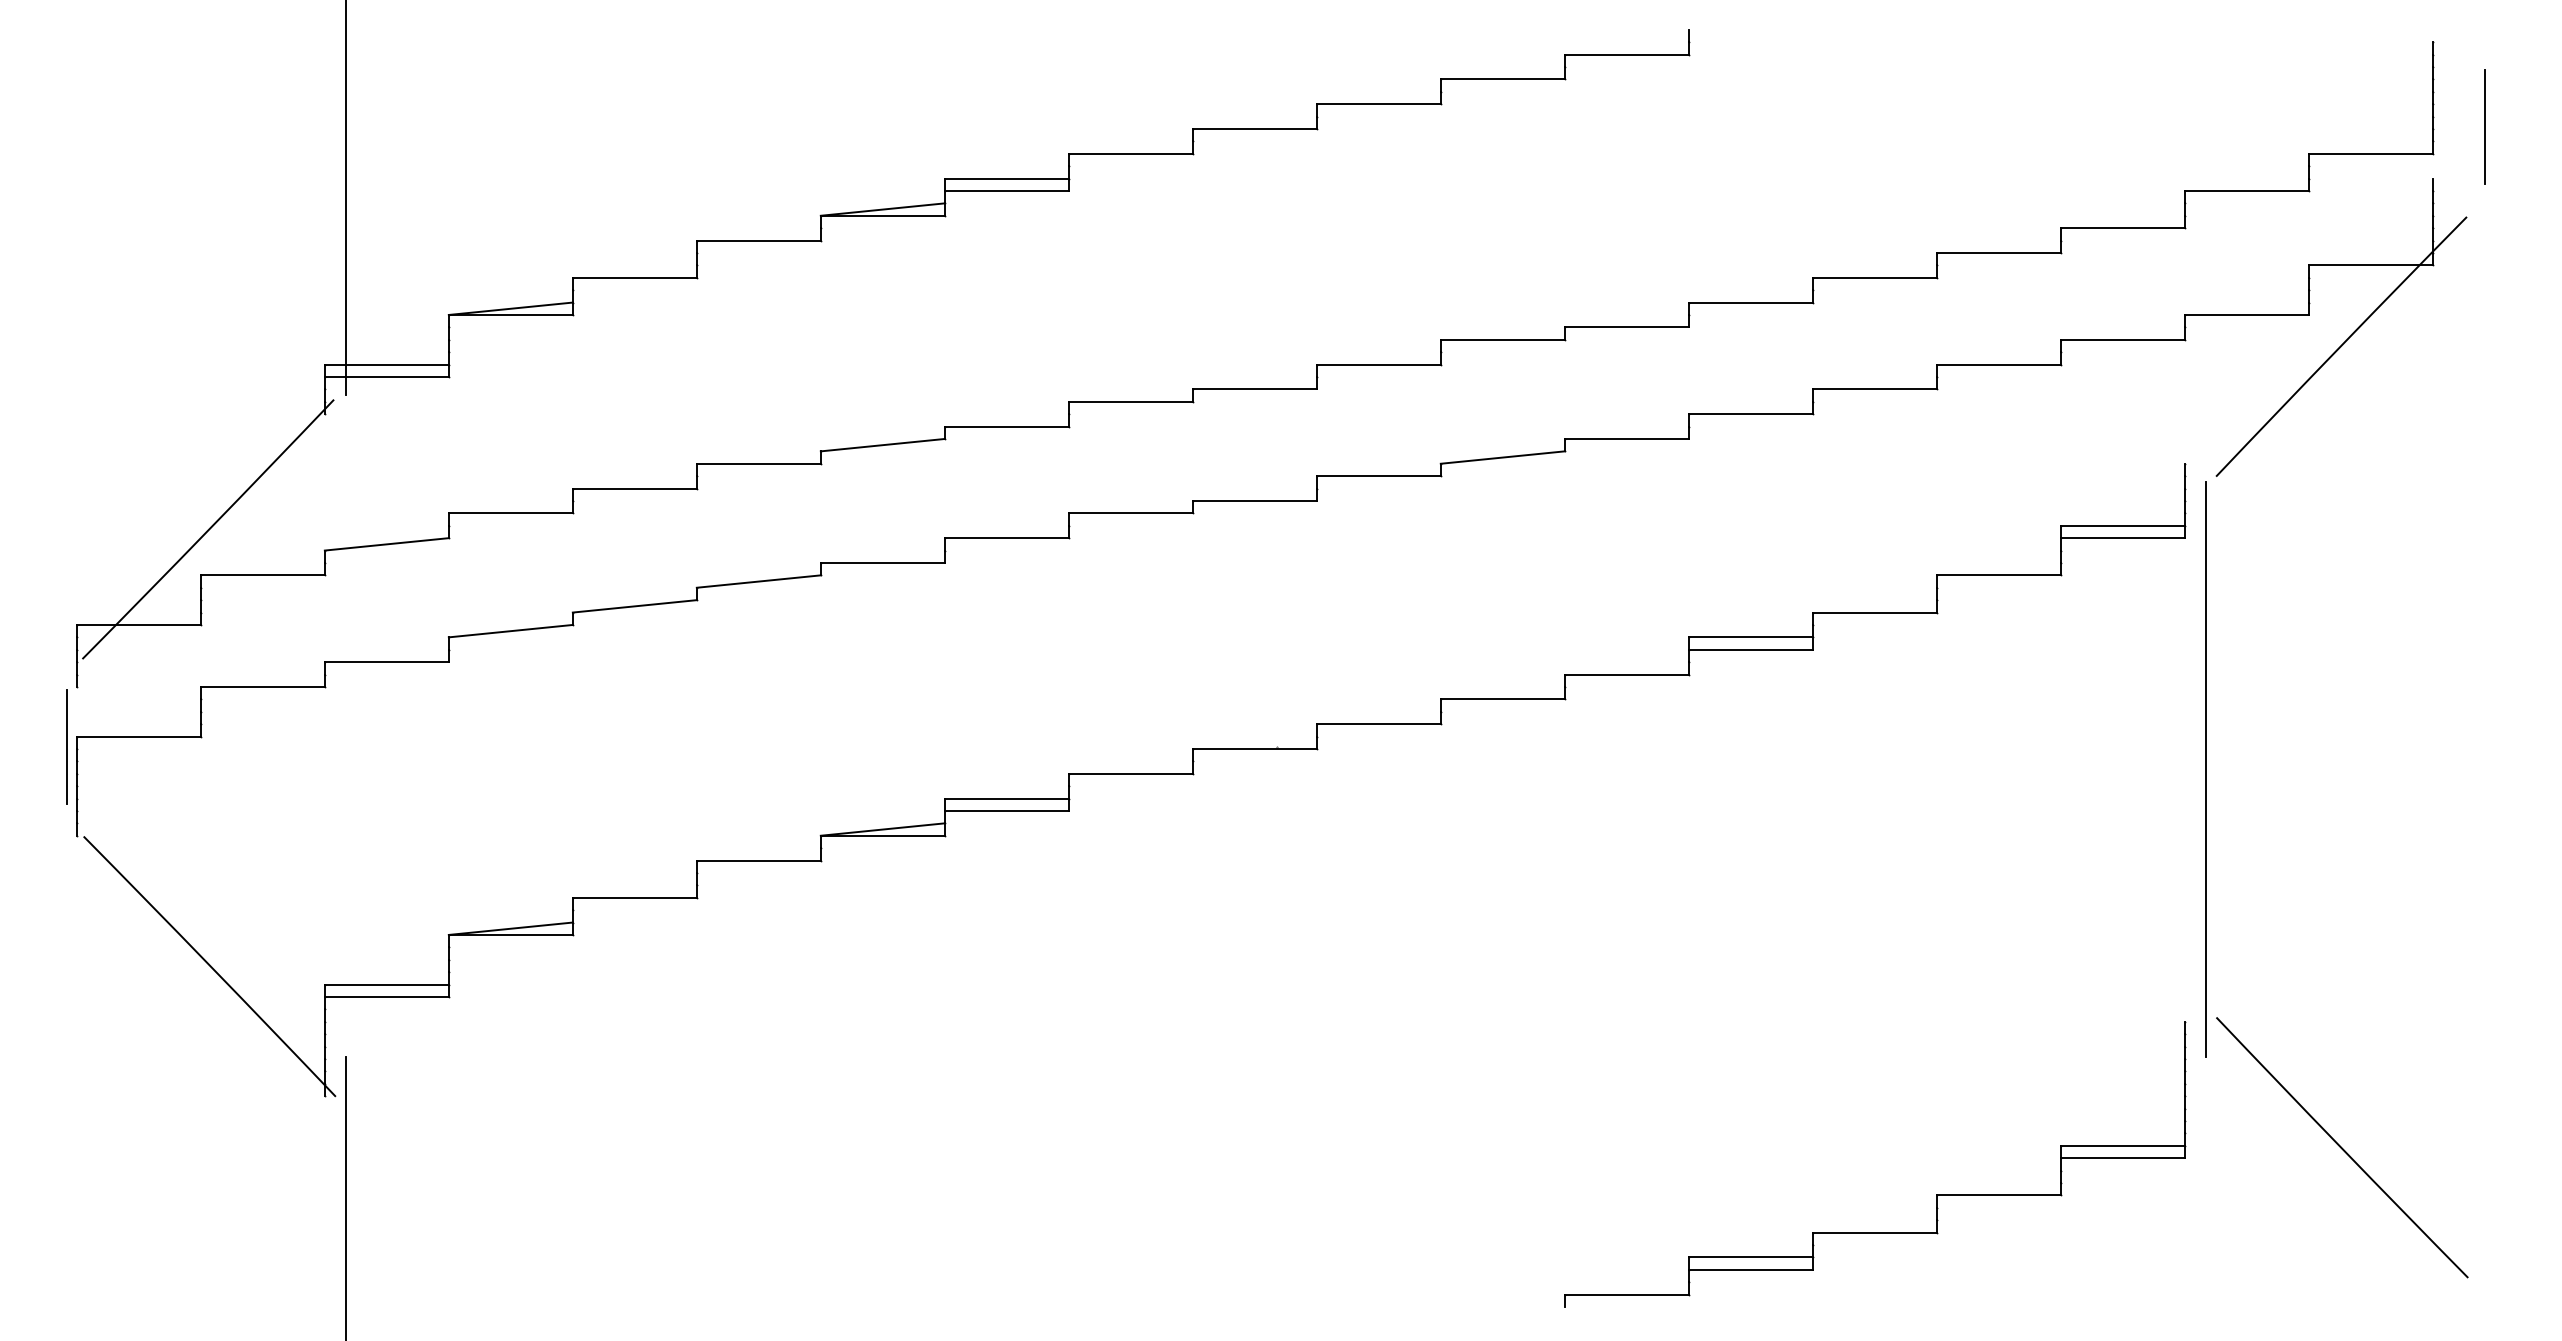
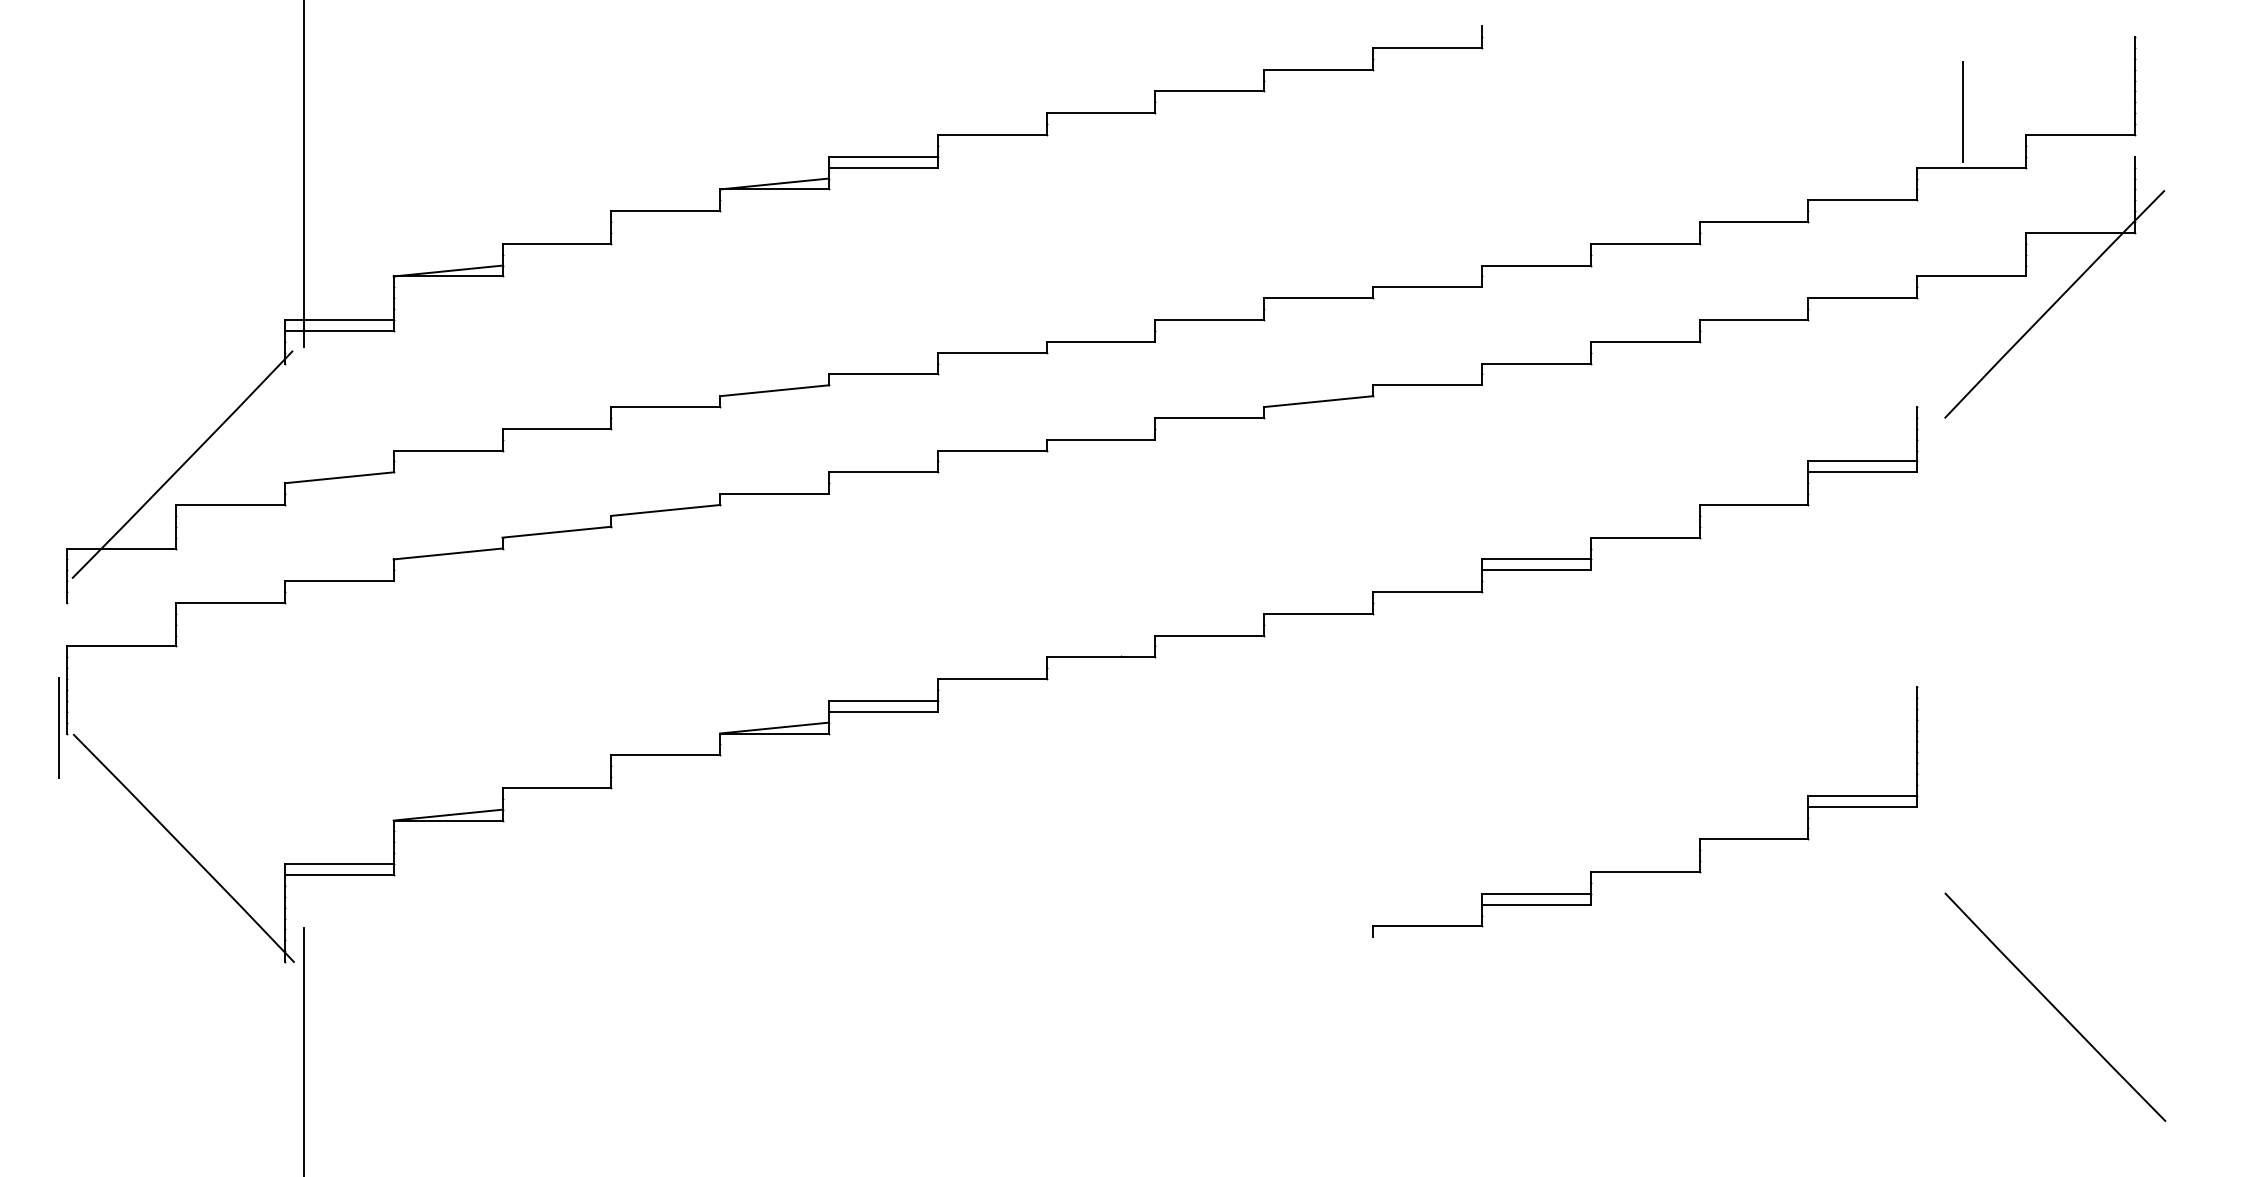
line: (2484, 126) -> (1962, 111), moved
line: (66, 746) -> (58, 727), moved
line: (2205, 769) -> (1935, 675), removed
part: (1936, 1194) -> (1699, 838), moved

